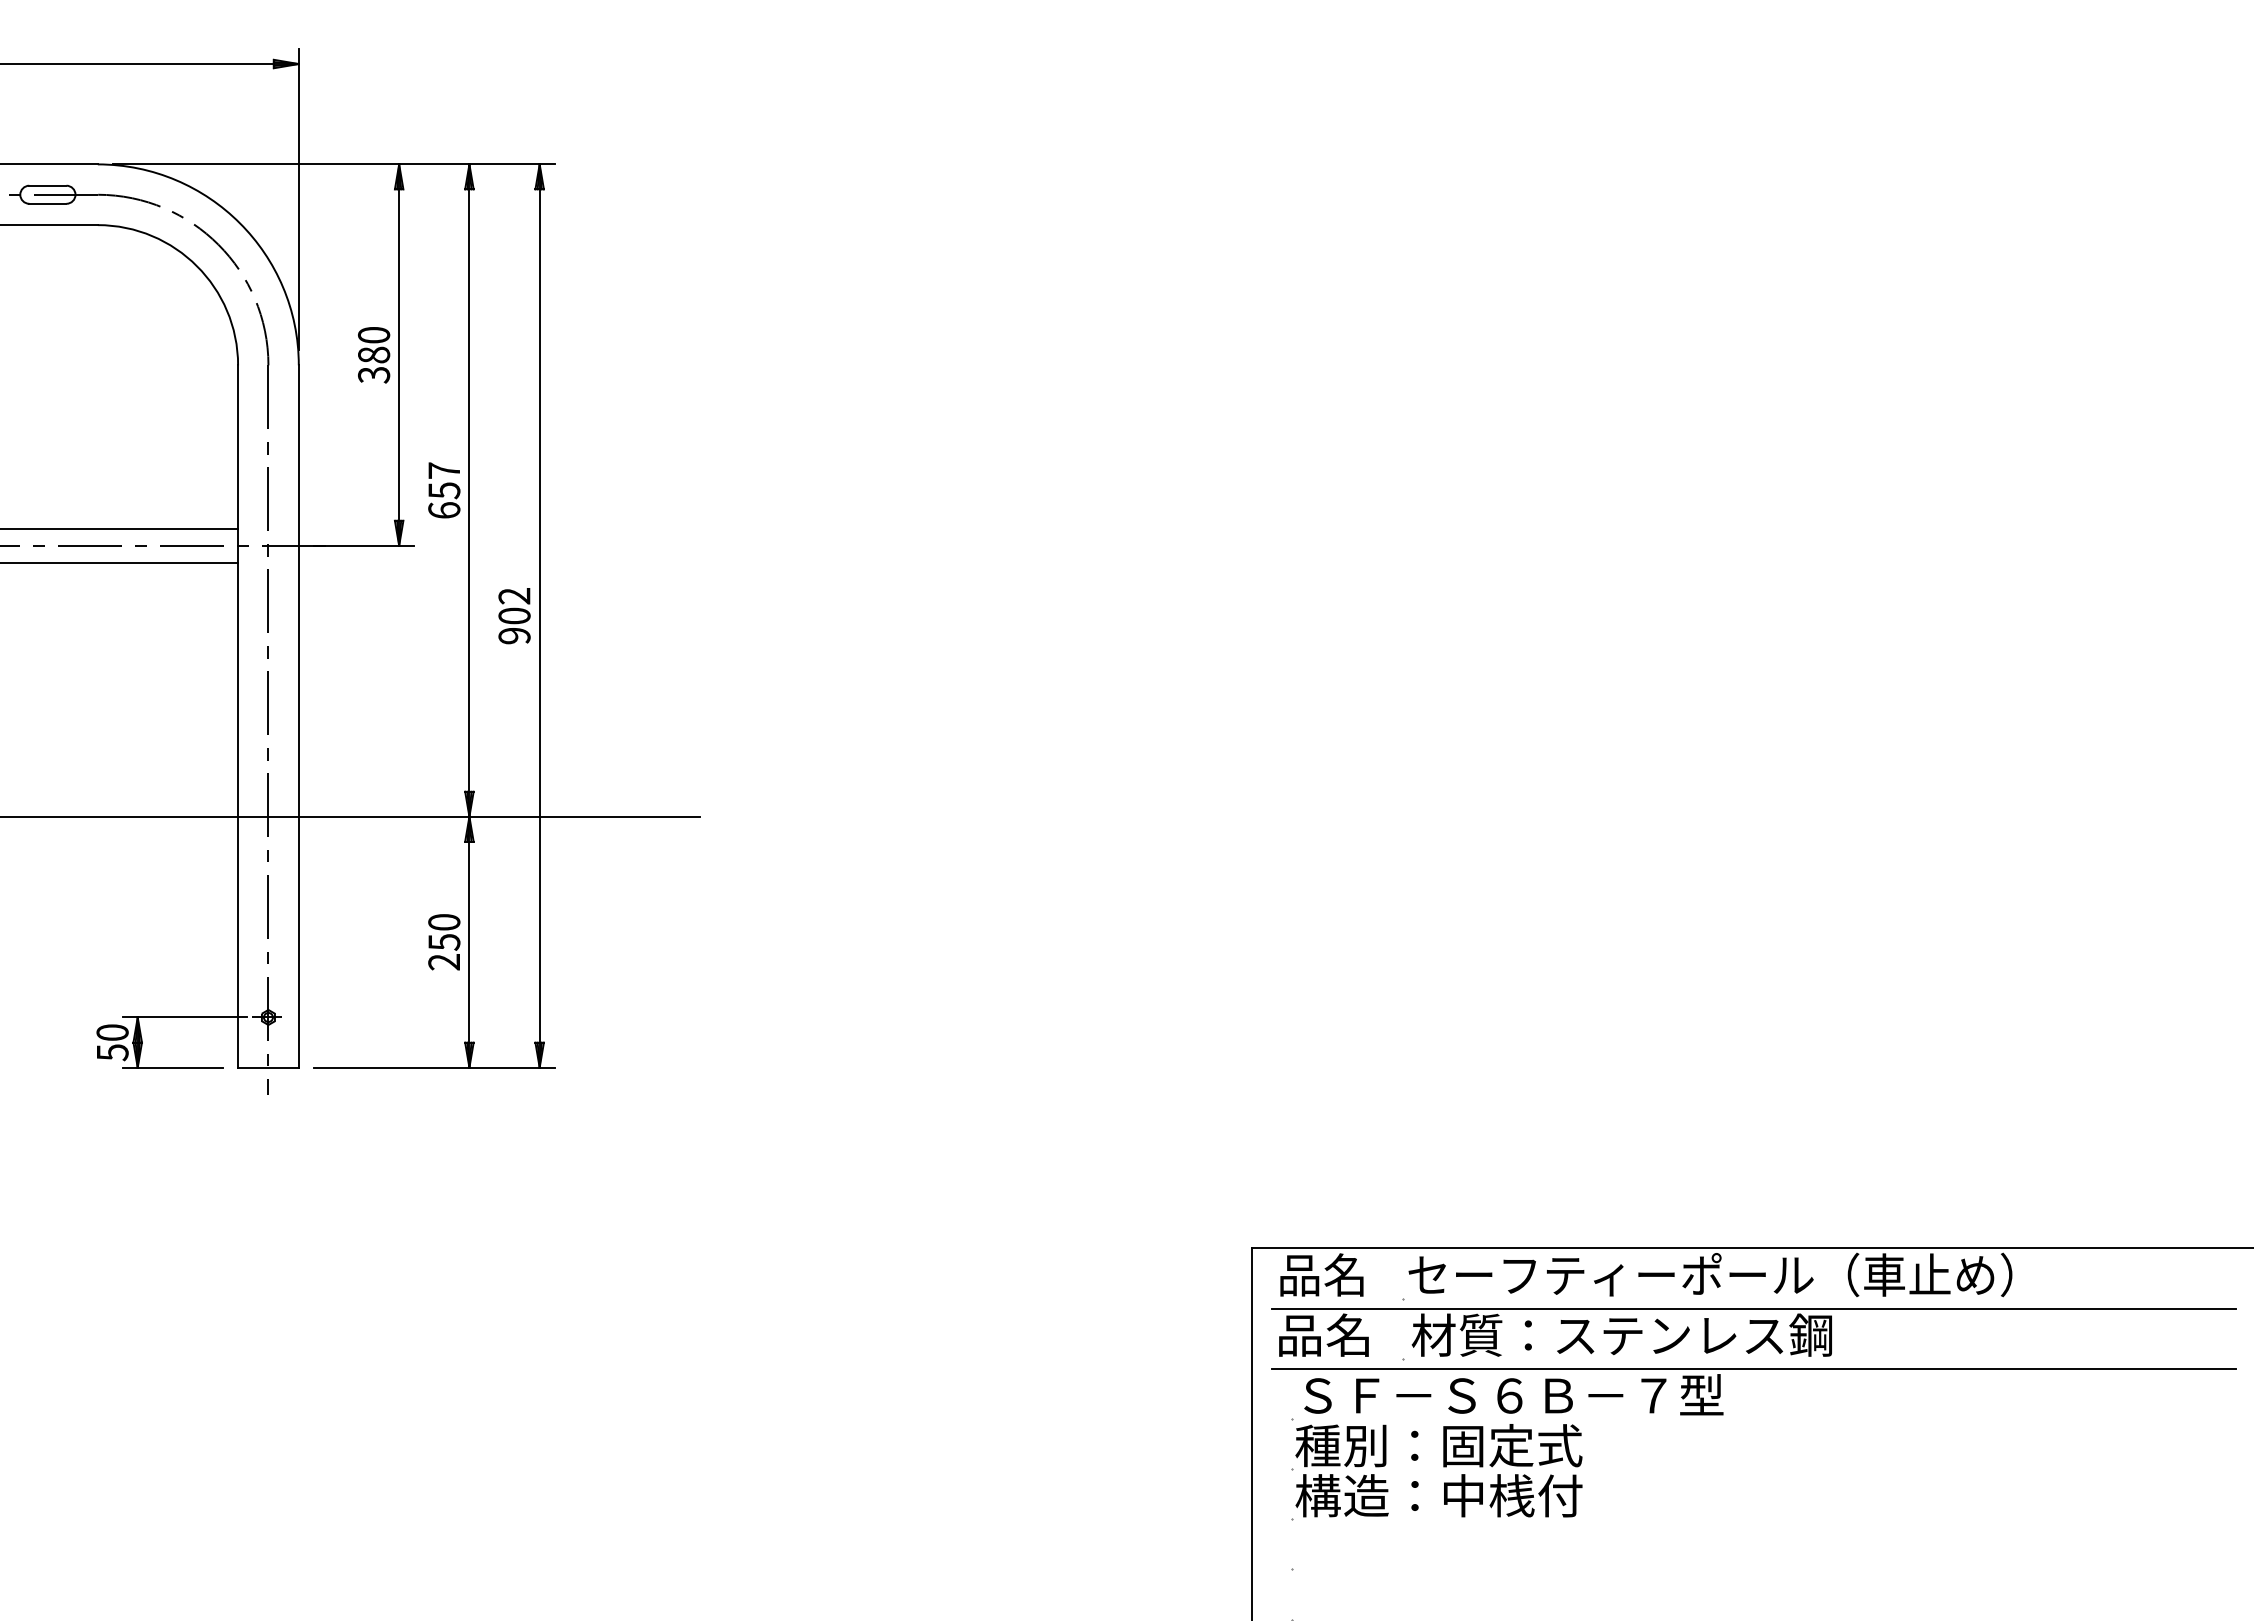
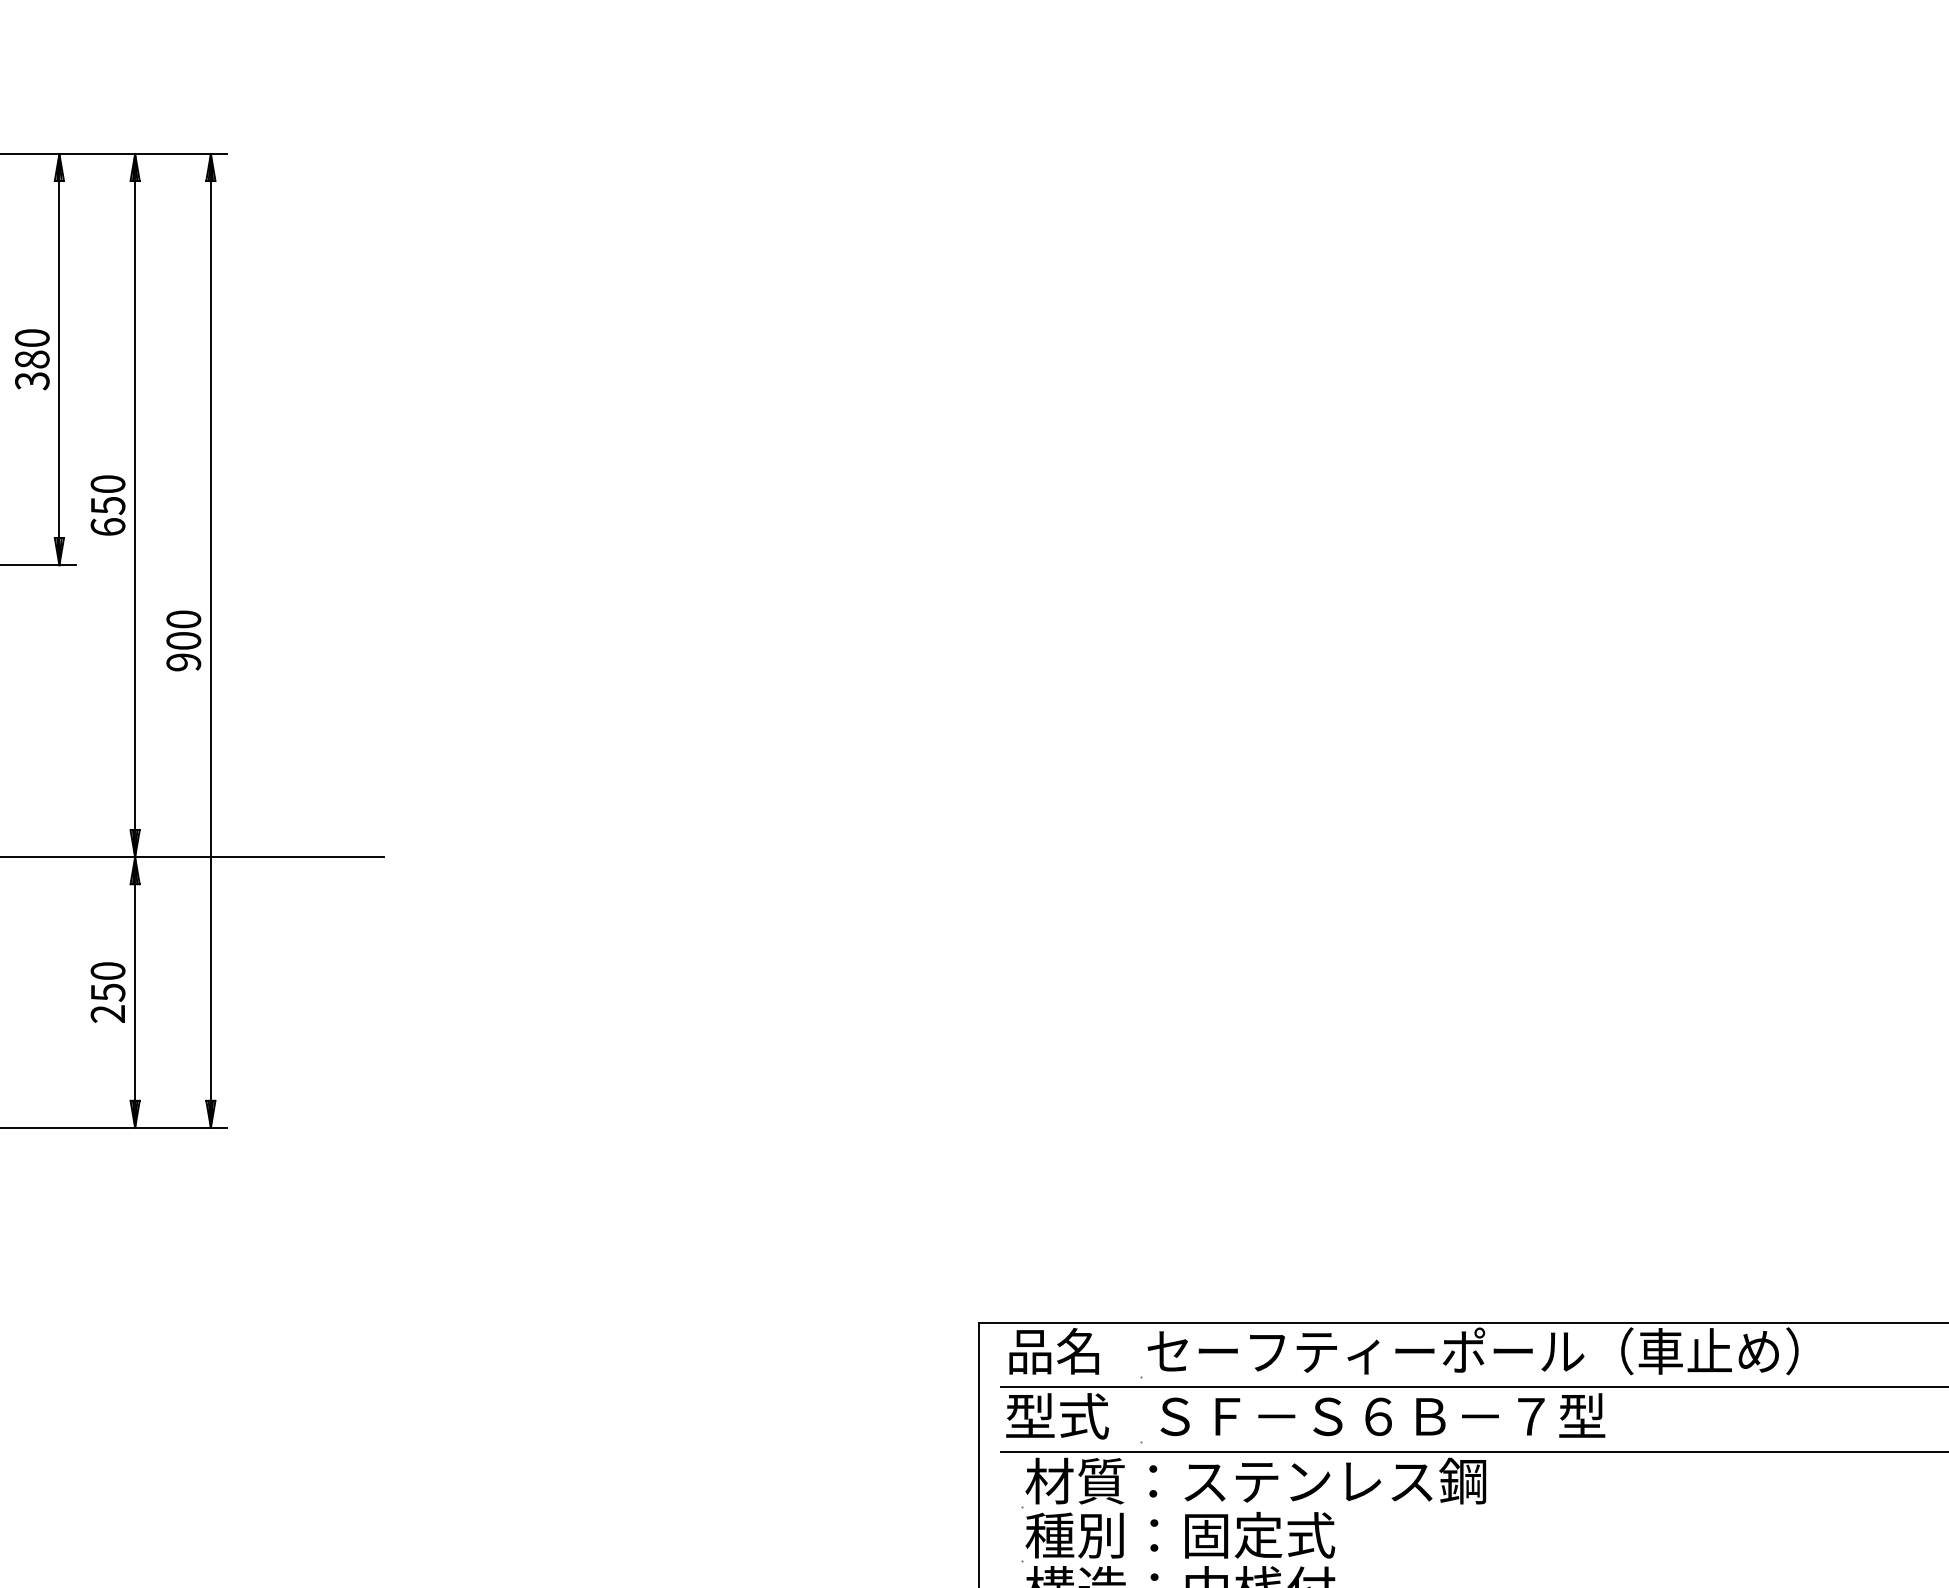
text: (444, 470) -> (108, 483), 657 -> 650
text: (514, 596) -> (183, 619), 902 -> 900
text: (1324, 1334) -> (1056, 1415), 品名 -> 型式
text: (1621, 1334) -> (1377, 1415), 材質：ステンレス鋼 -> ＳＦ－Ｓ６Ｂ－７型
text: (1509, 1394) -> (1256, 1480), ＳＦ－Ｓ６Ｂ－７型 -> 材質：ステンレス鋼

